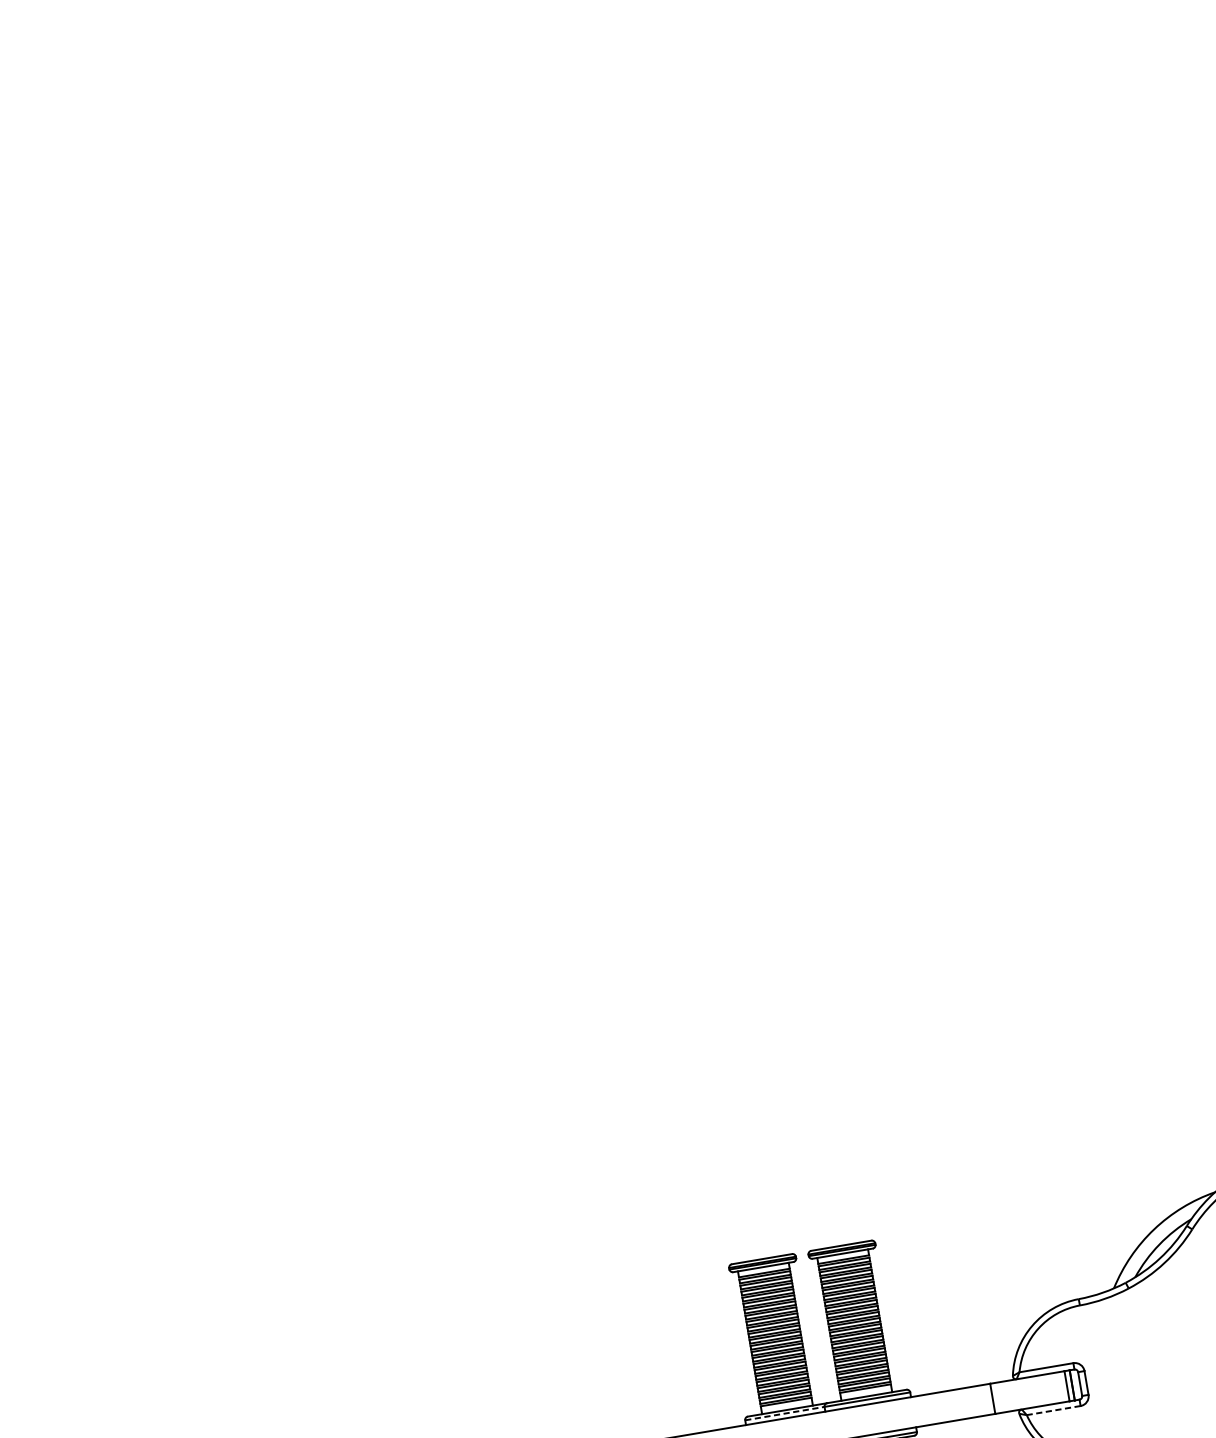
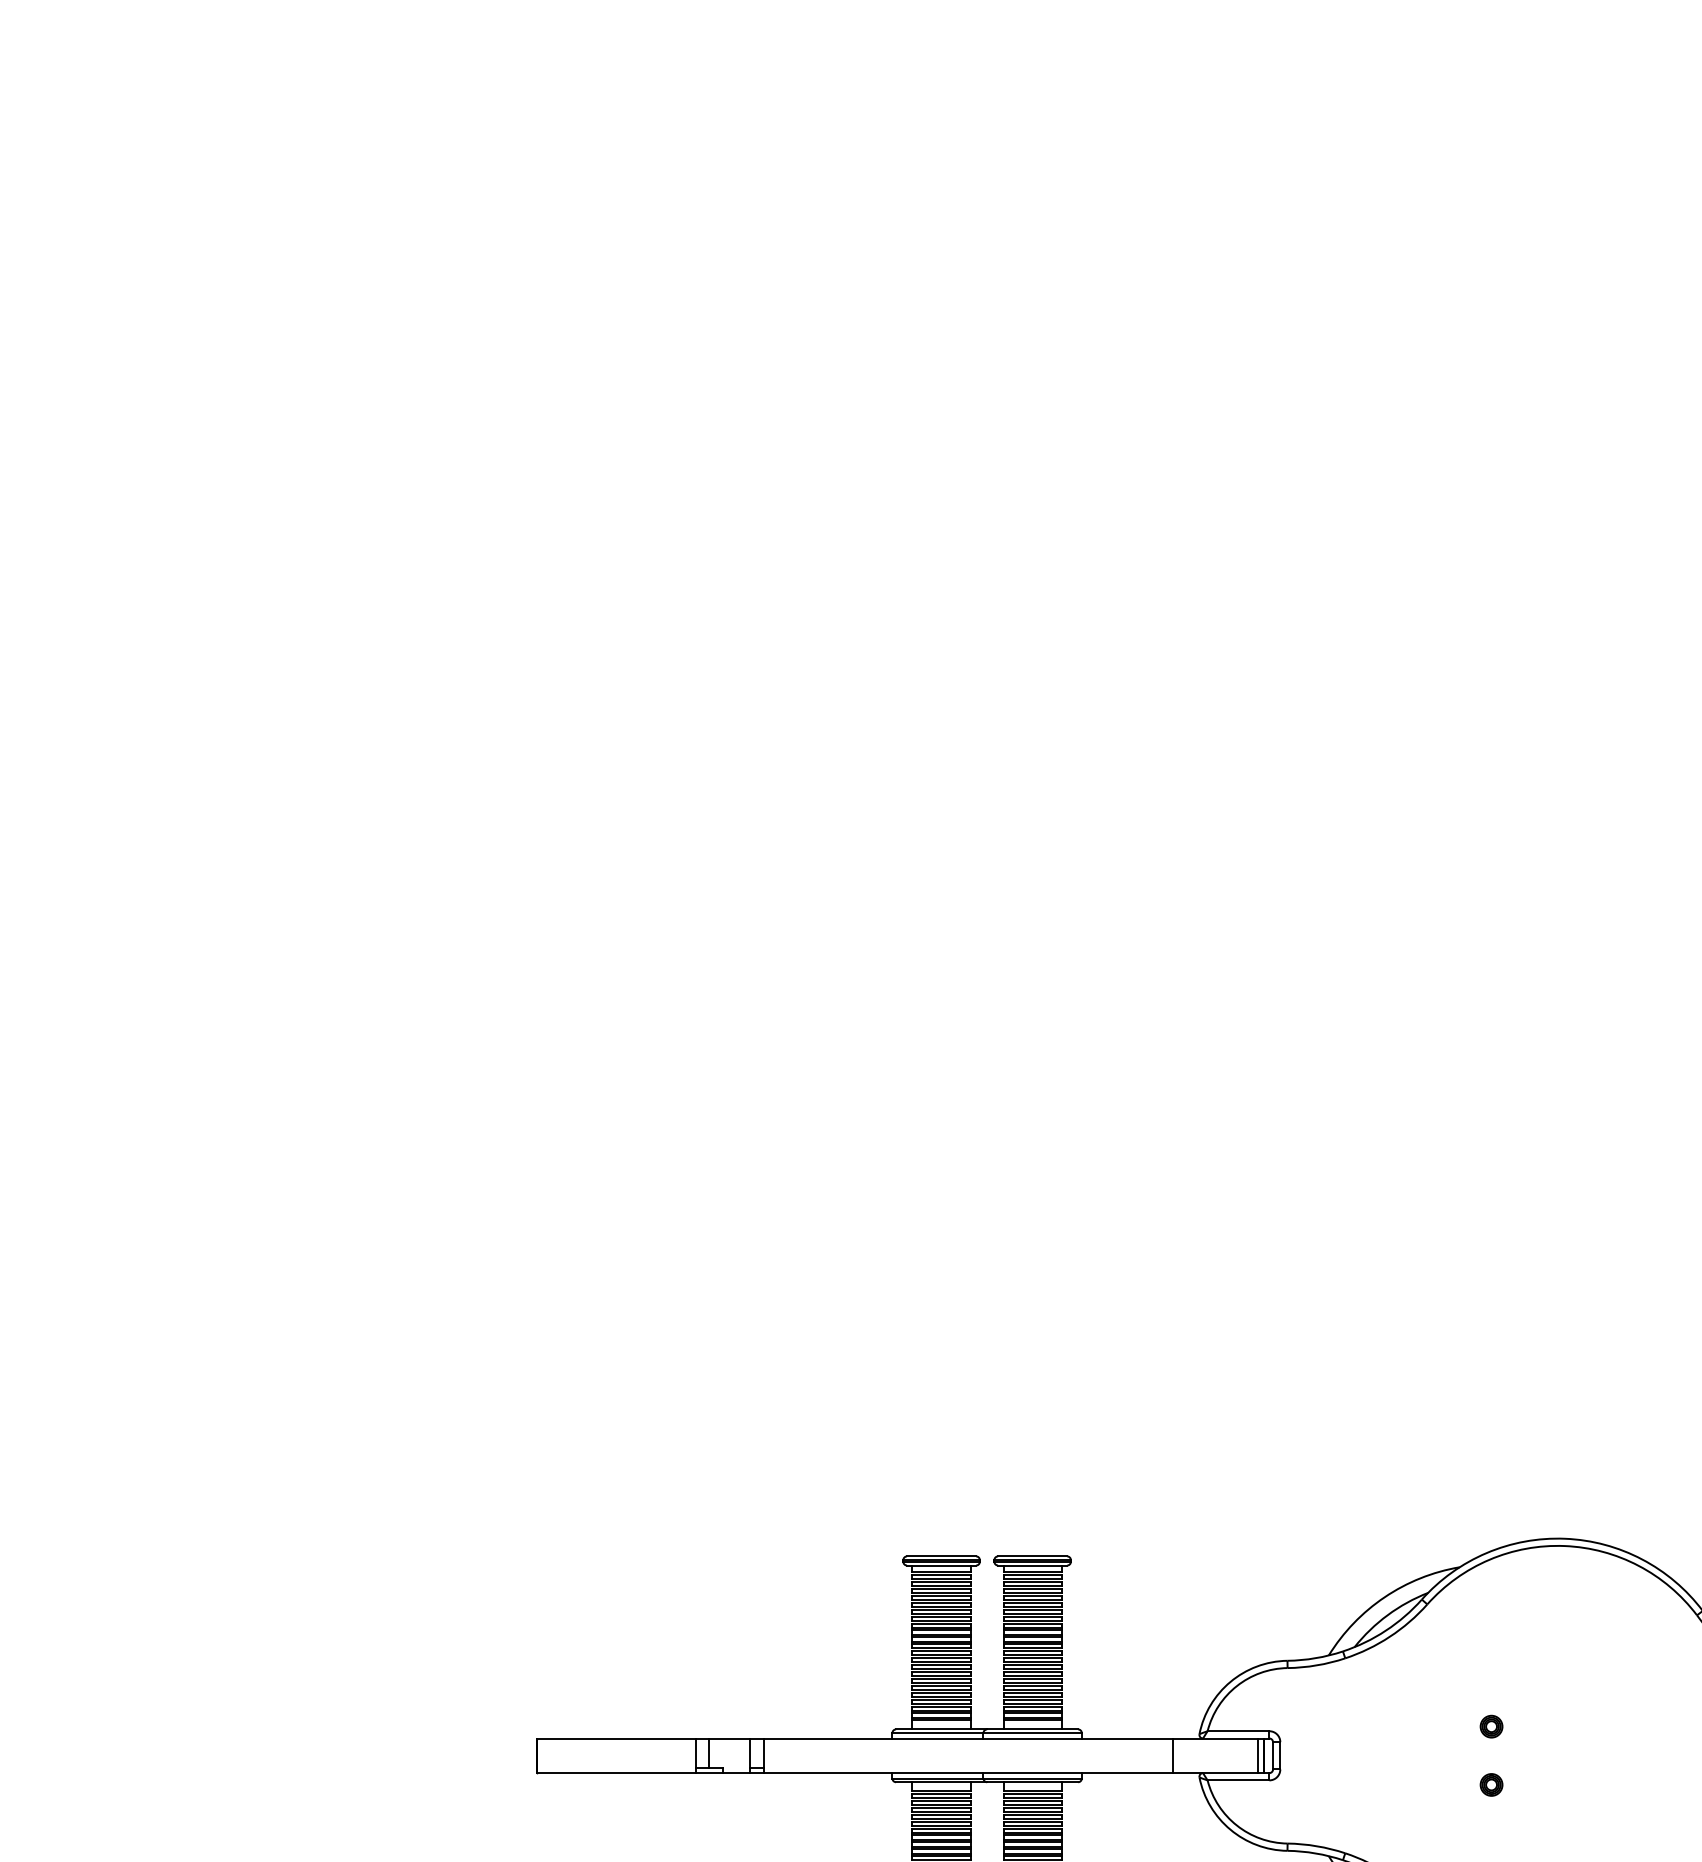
line: (1053, 1410) -> (1238, 1780), dashed -> solid
line: (784, 1414) -> (937, 1733), dashed -> solid

